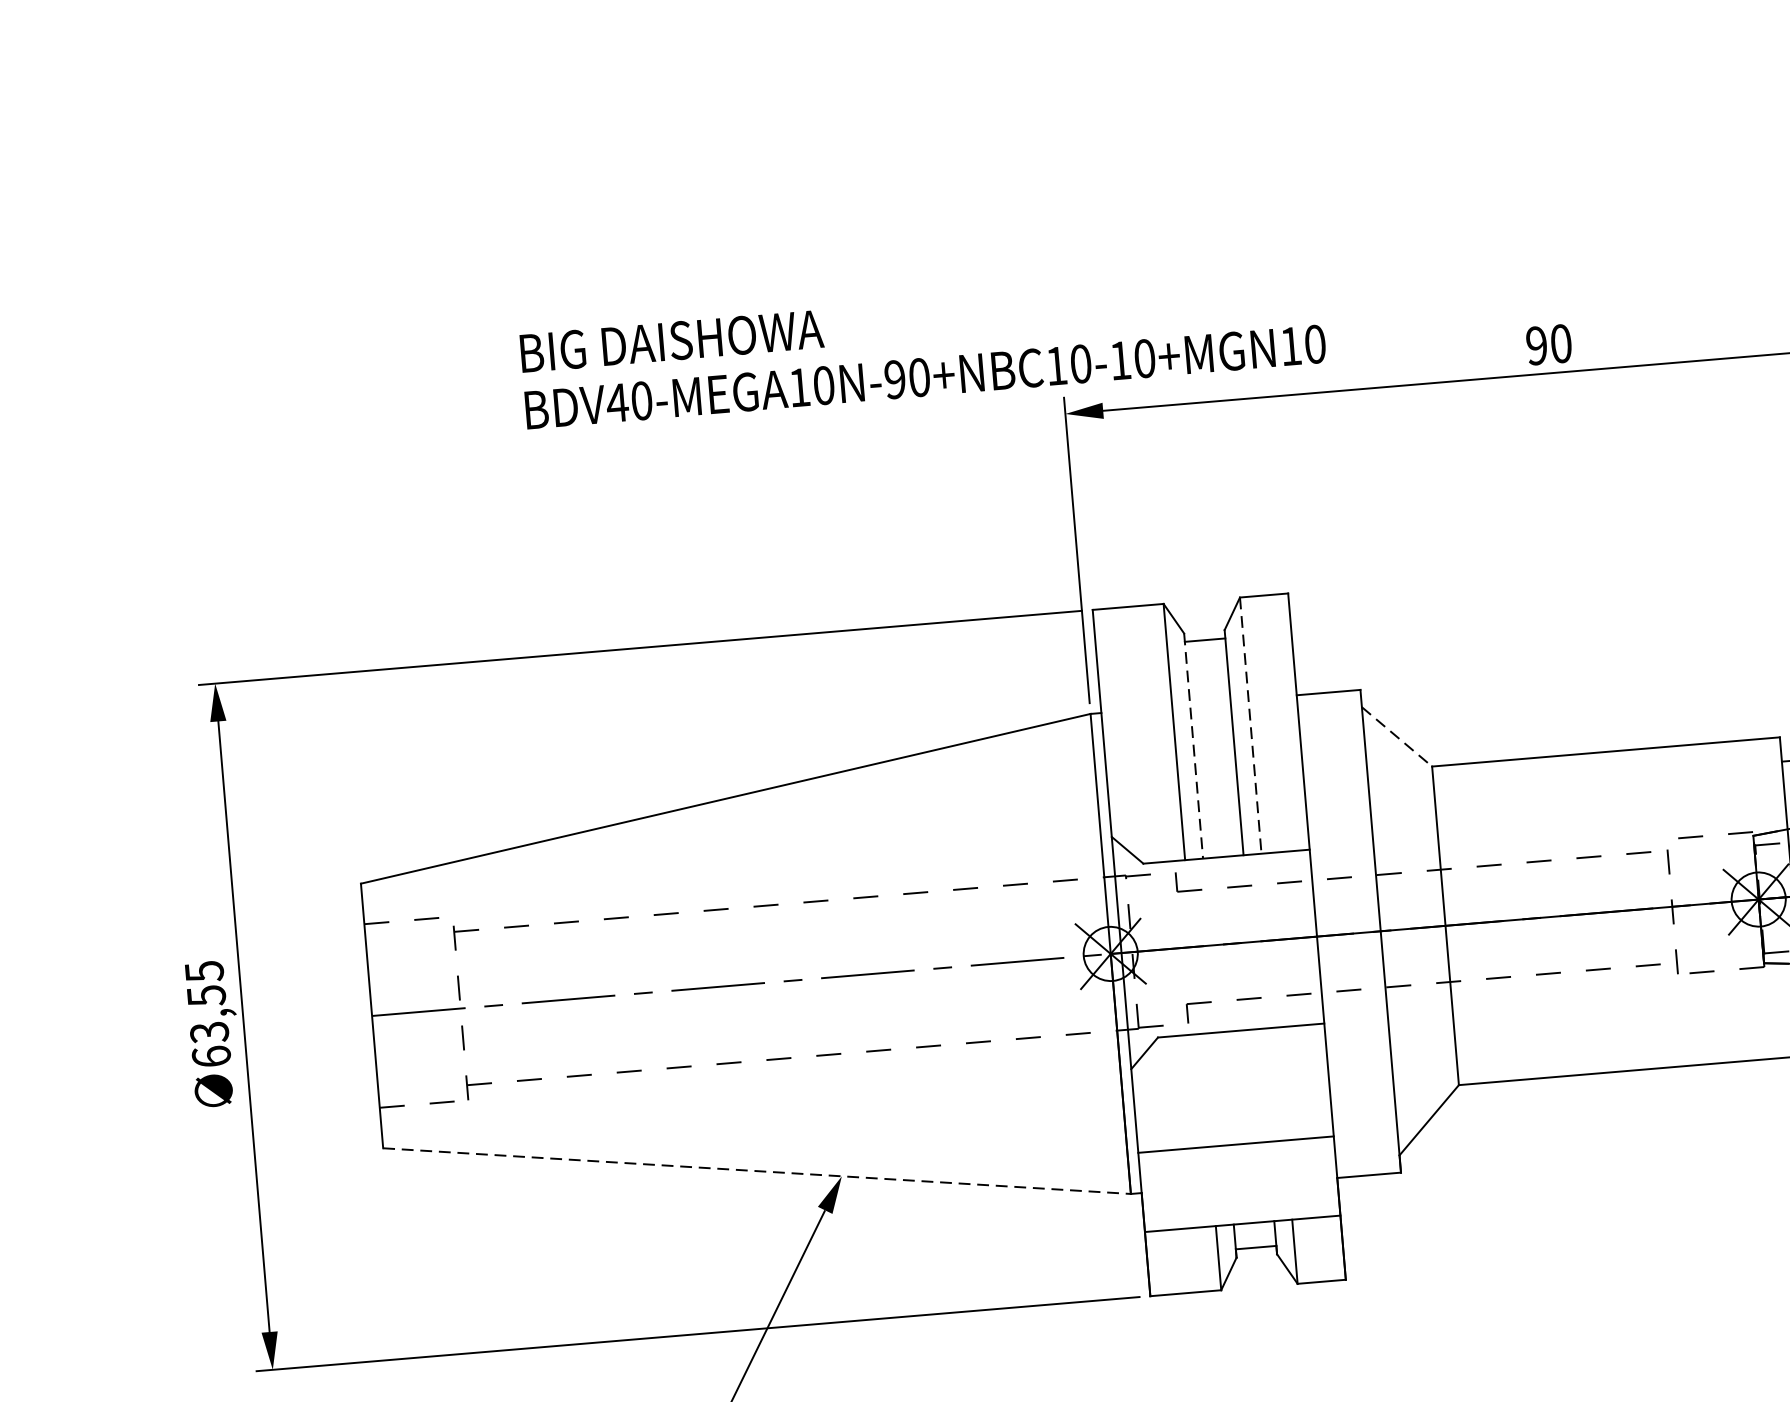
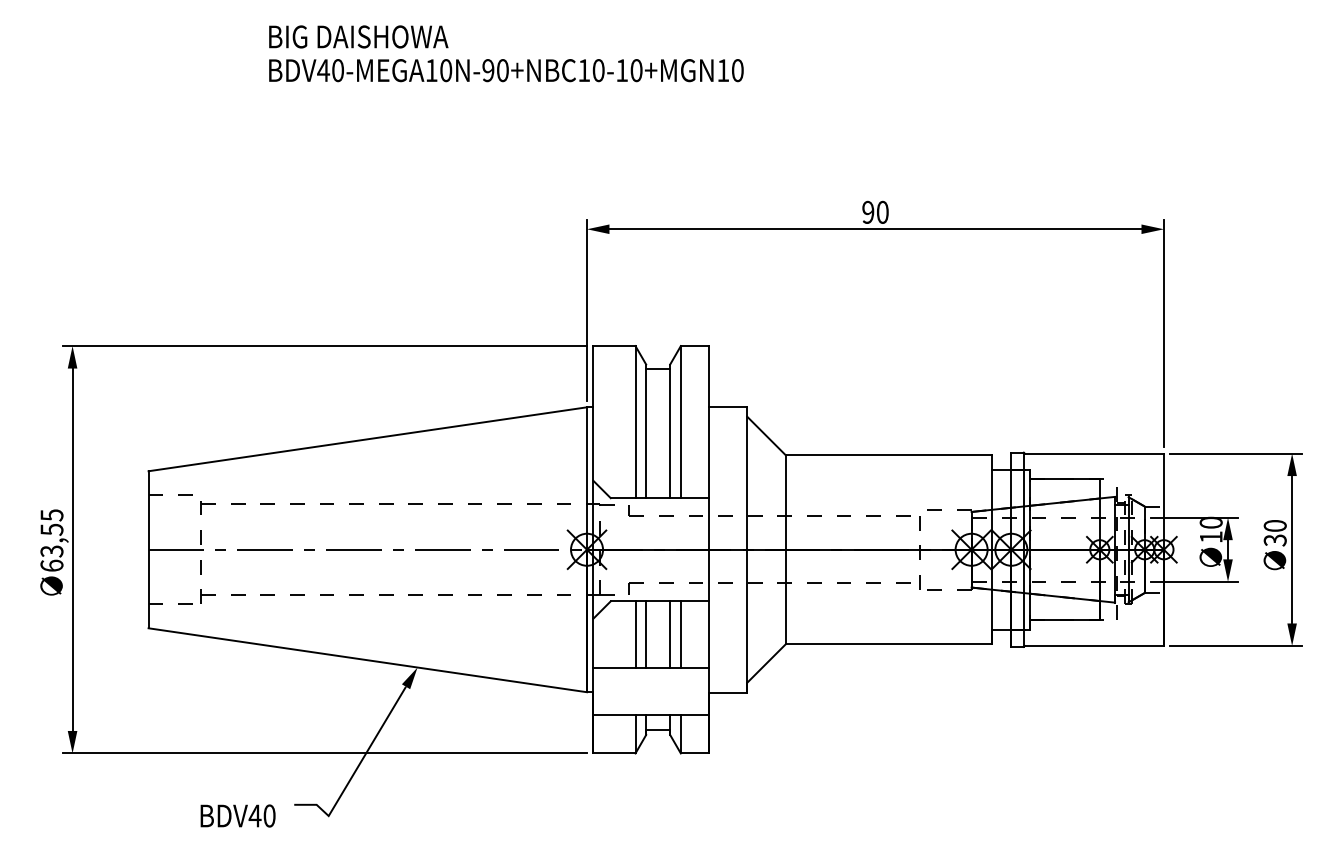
text: (923, 348) -> (506, 53), moved
line: (1250, 726) -> (680, 422), dashed -> solid
line: (1397, 737) -> (766, 436), dashed -> solid
line: (1194, 746) -> (646, 431), dashed -> solid
line: (1280, 1083) -> (680, 634), added
line: (1263, 1084) -> (670, 634), added
line: (1222, 1088) -> (646, 634), added
line: (1204, 1089) -> (635, 634), added
line: (756, 1171) -> (367, 660), dashed -> solid

